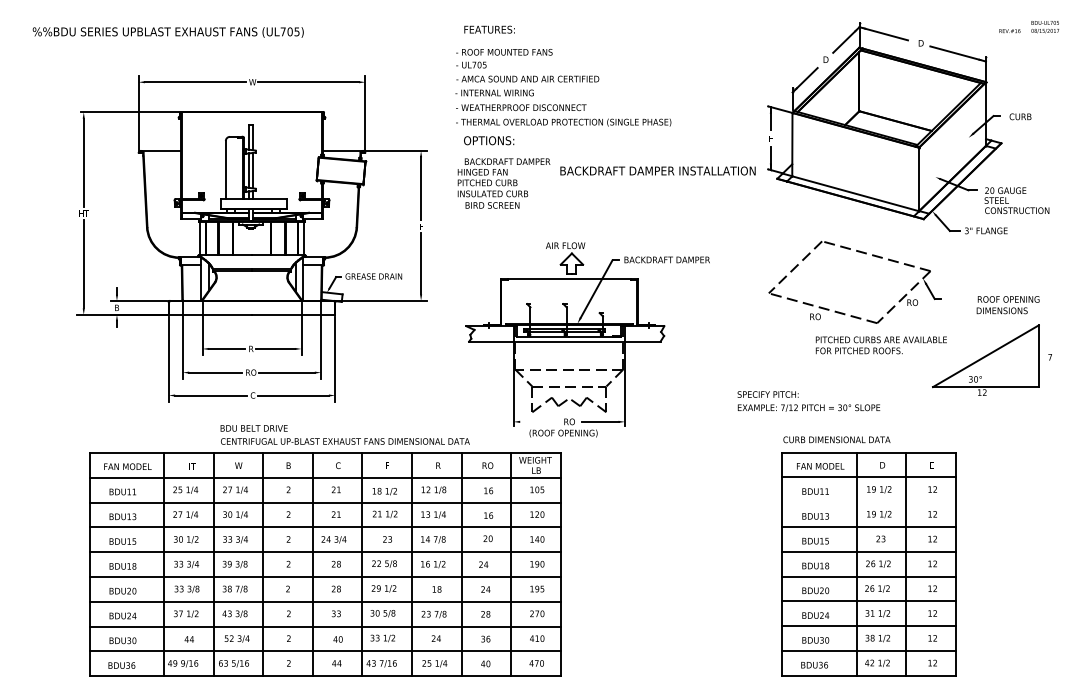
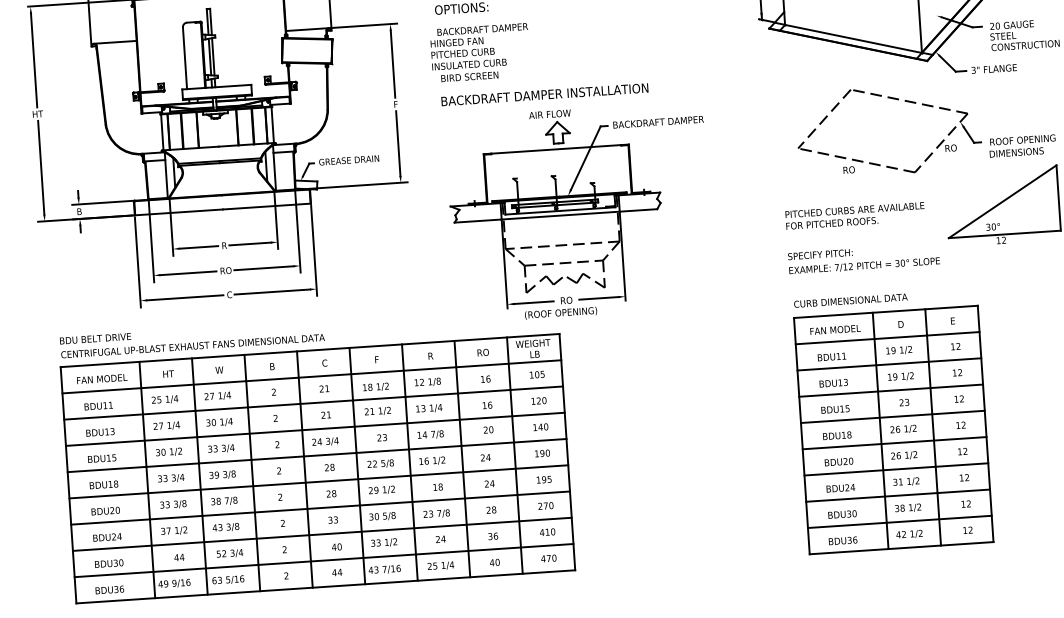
text: (657, 170) -> (544, 94), moved
part: (861, 253) -> (893, 99), moved
text: (880, 345) -> (854, 216), moved
text: (808, 401) -> (863, 259), moved
line: (538, 421) -> (533, 302), added
text: (344, 434) -> (191, 338), moved
line: (869, 502) -> (889, 364), added

